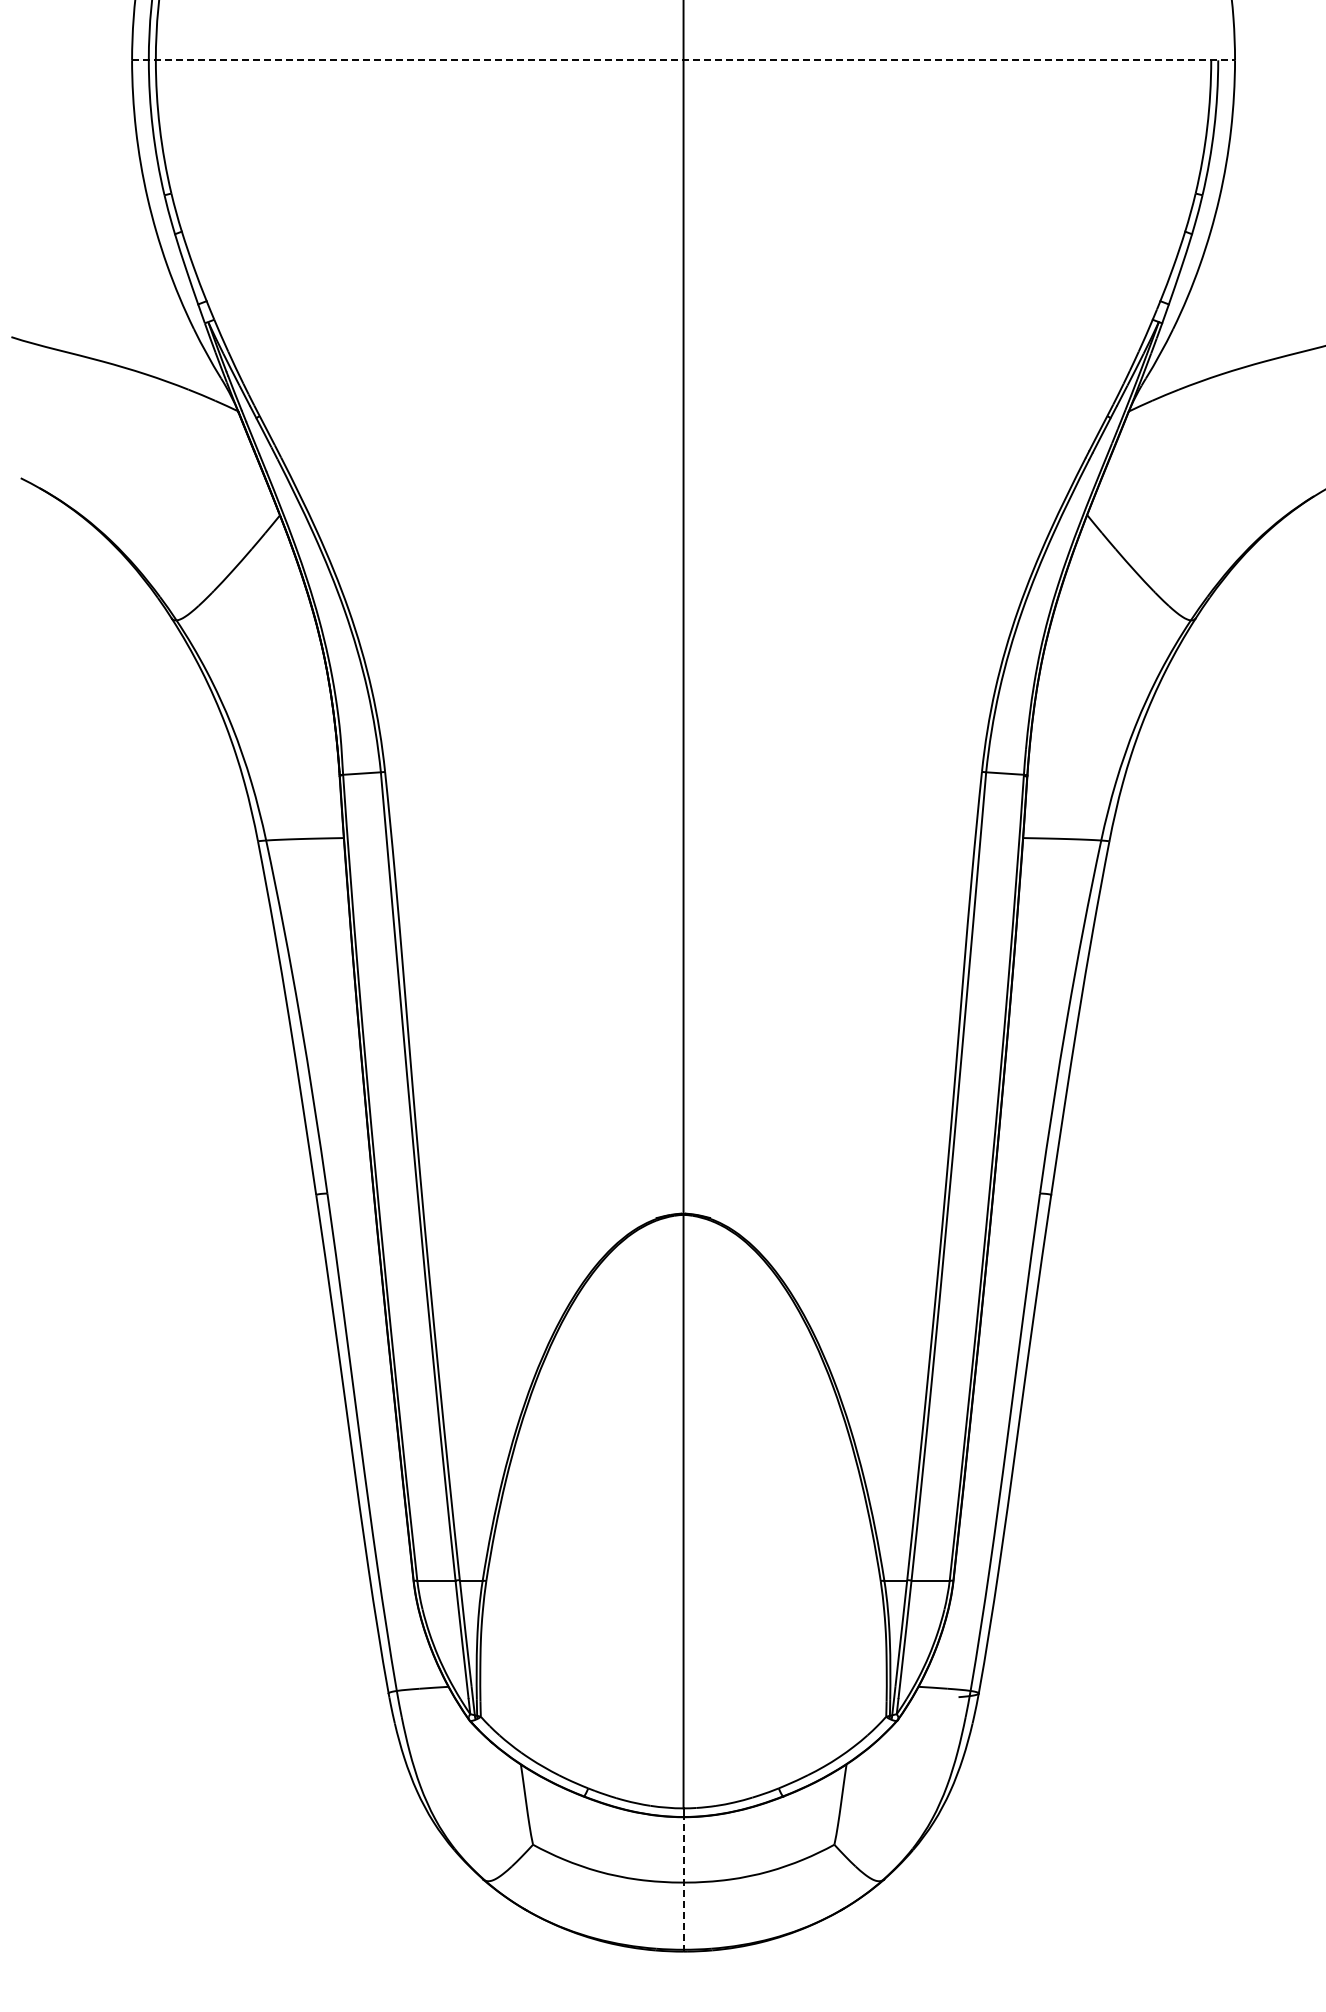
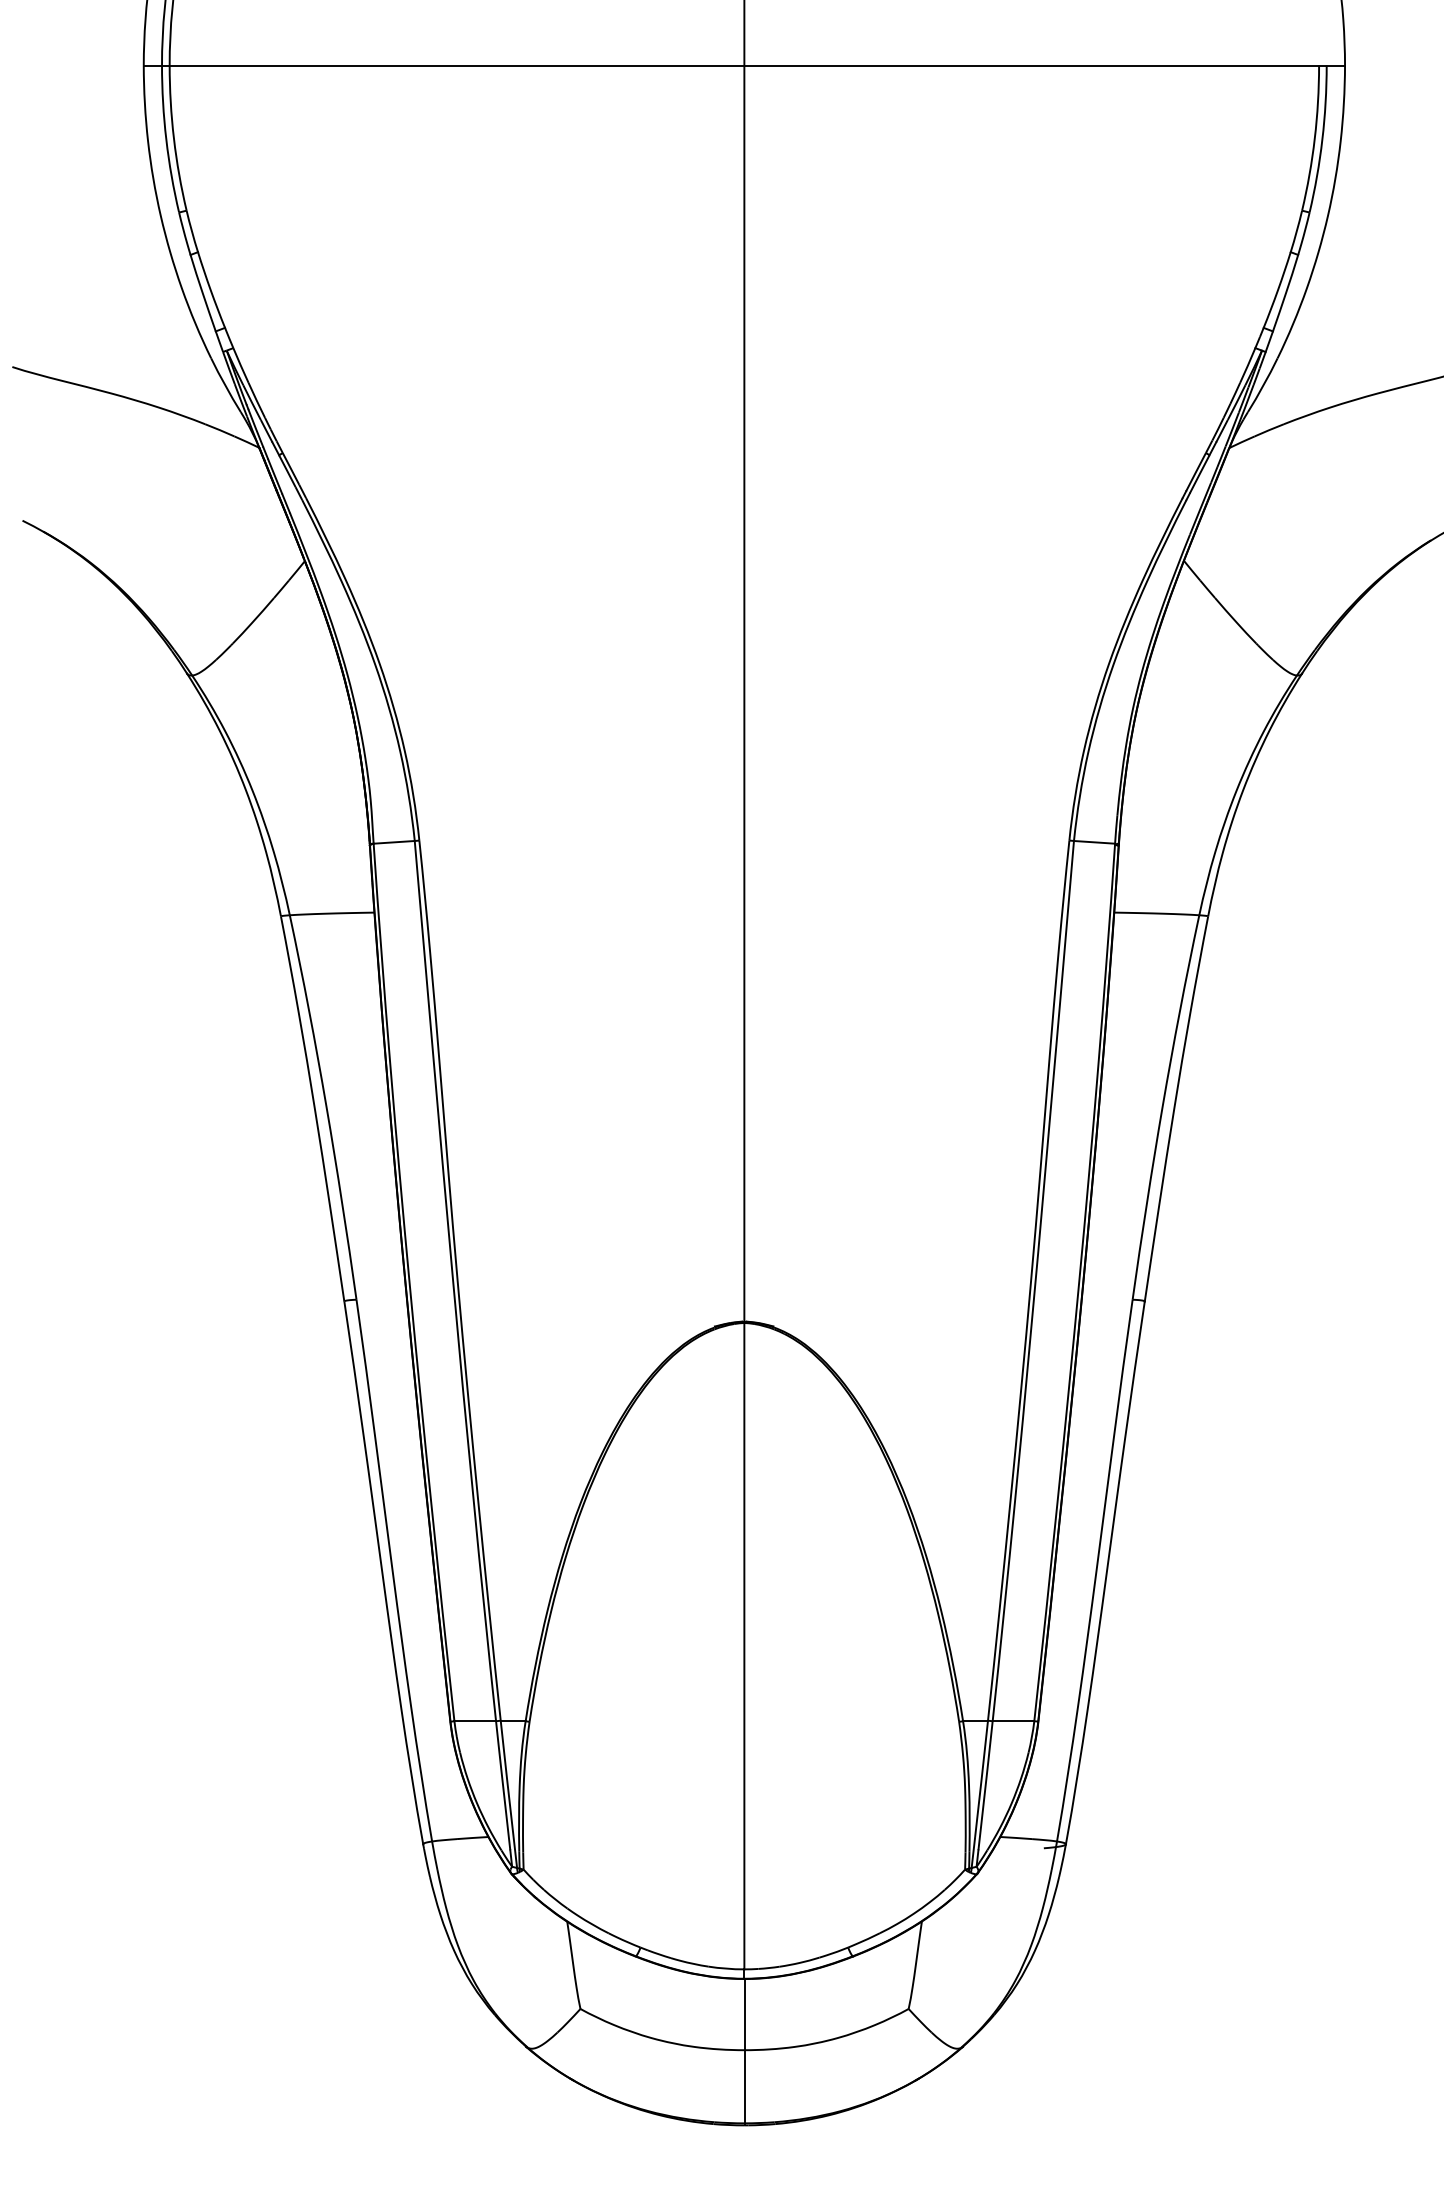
line: (684, 60) -> (745, 65), dashed -> solid
line: (683, 1883) -> (744, 2051), dashed -> solid

